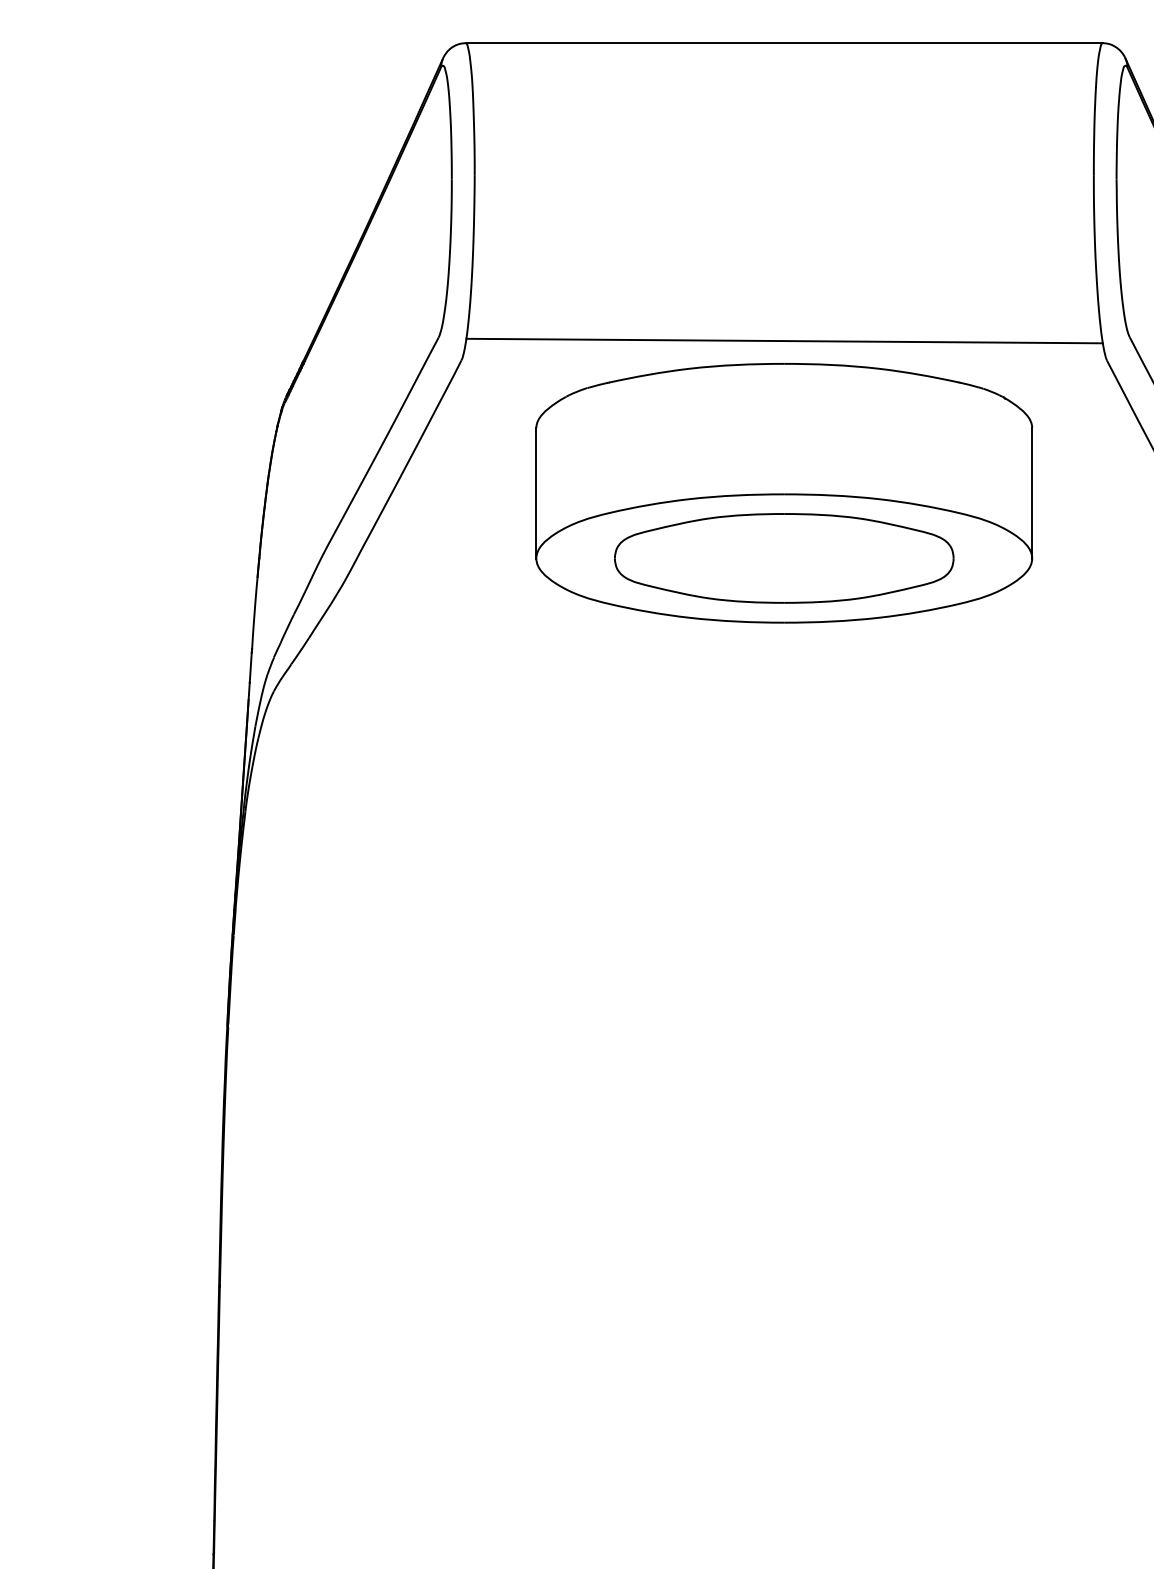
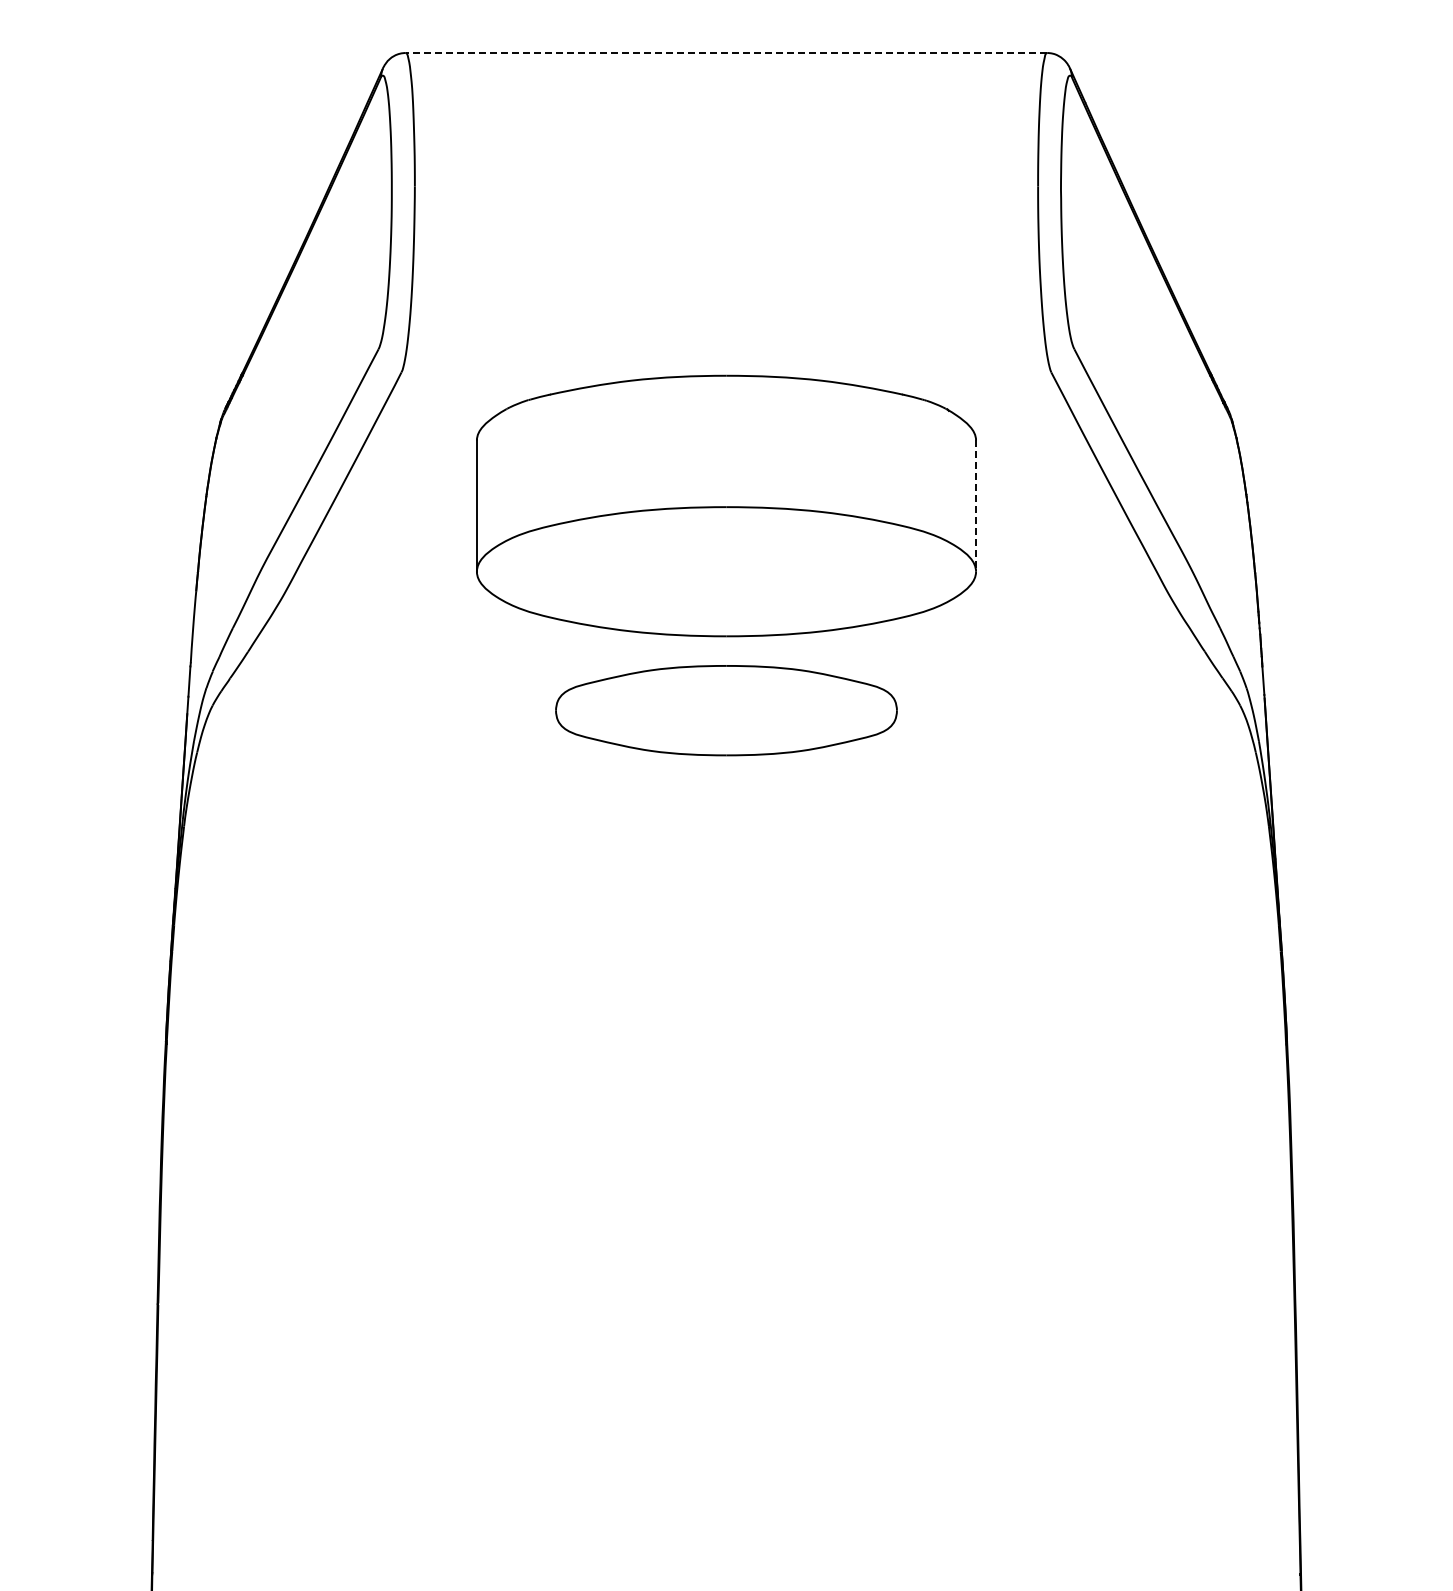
line: (784, 43) -> (726, 53), solid -> dashed
line: (784, 340) -> (726, 352), removed
line: (1032, 493) -> (976, 506), solid -> dashed
part: (784, 558) -> (726, 710), moved

